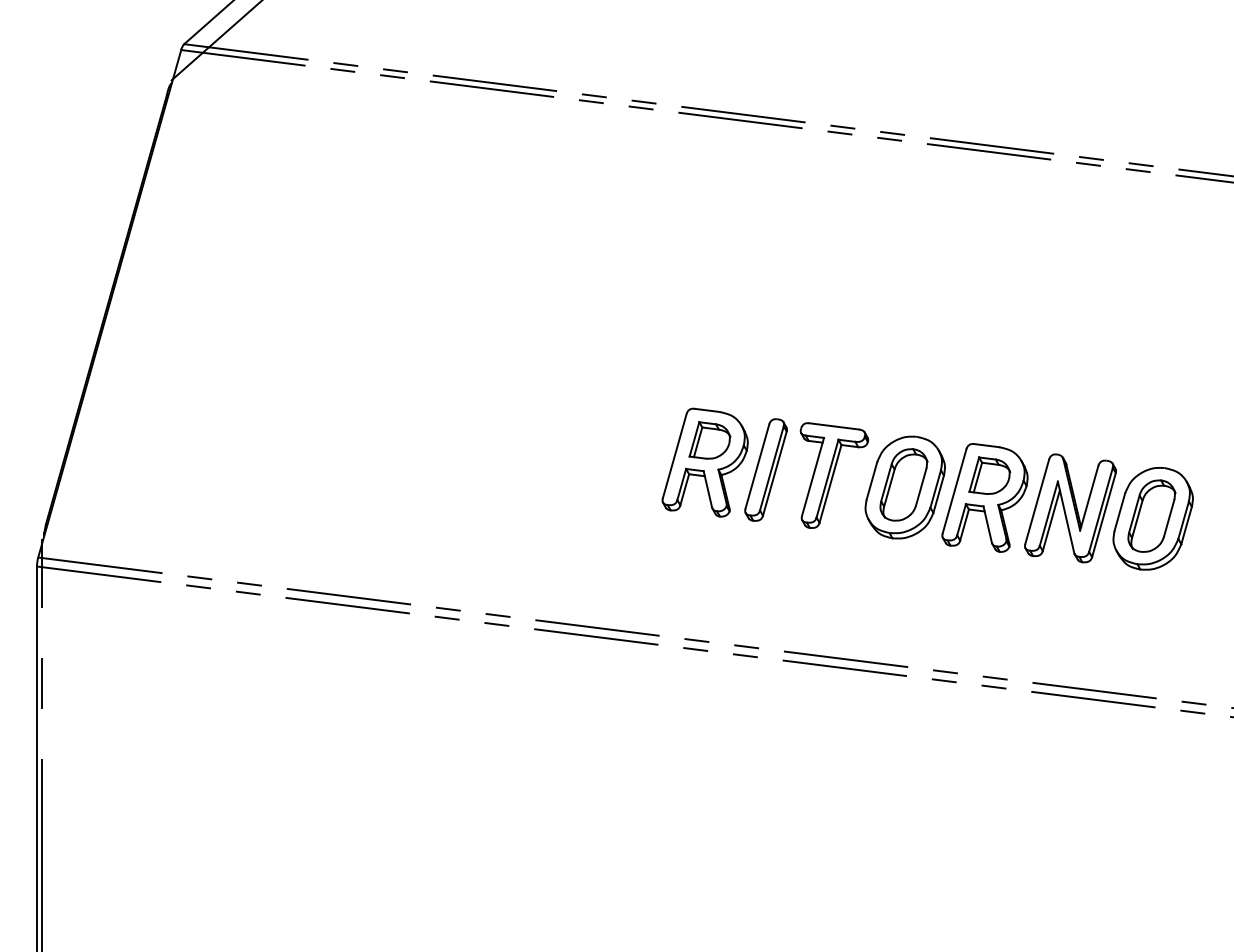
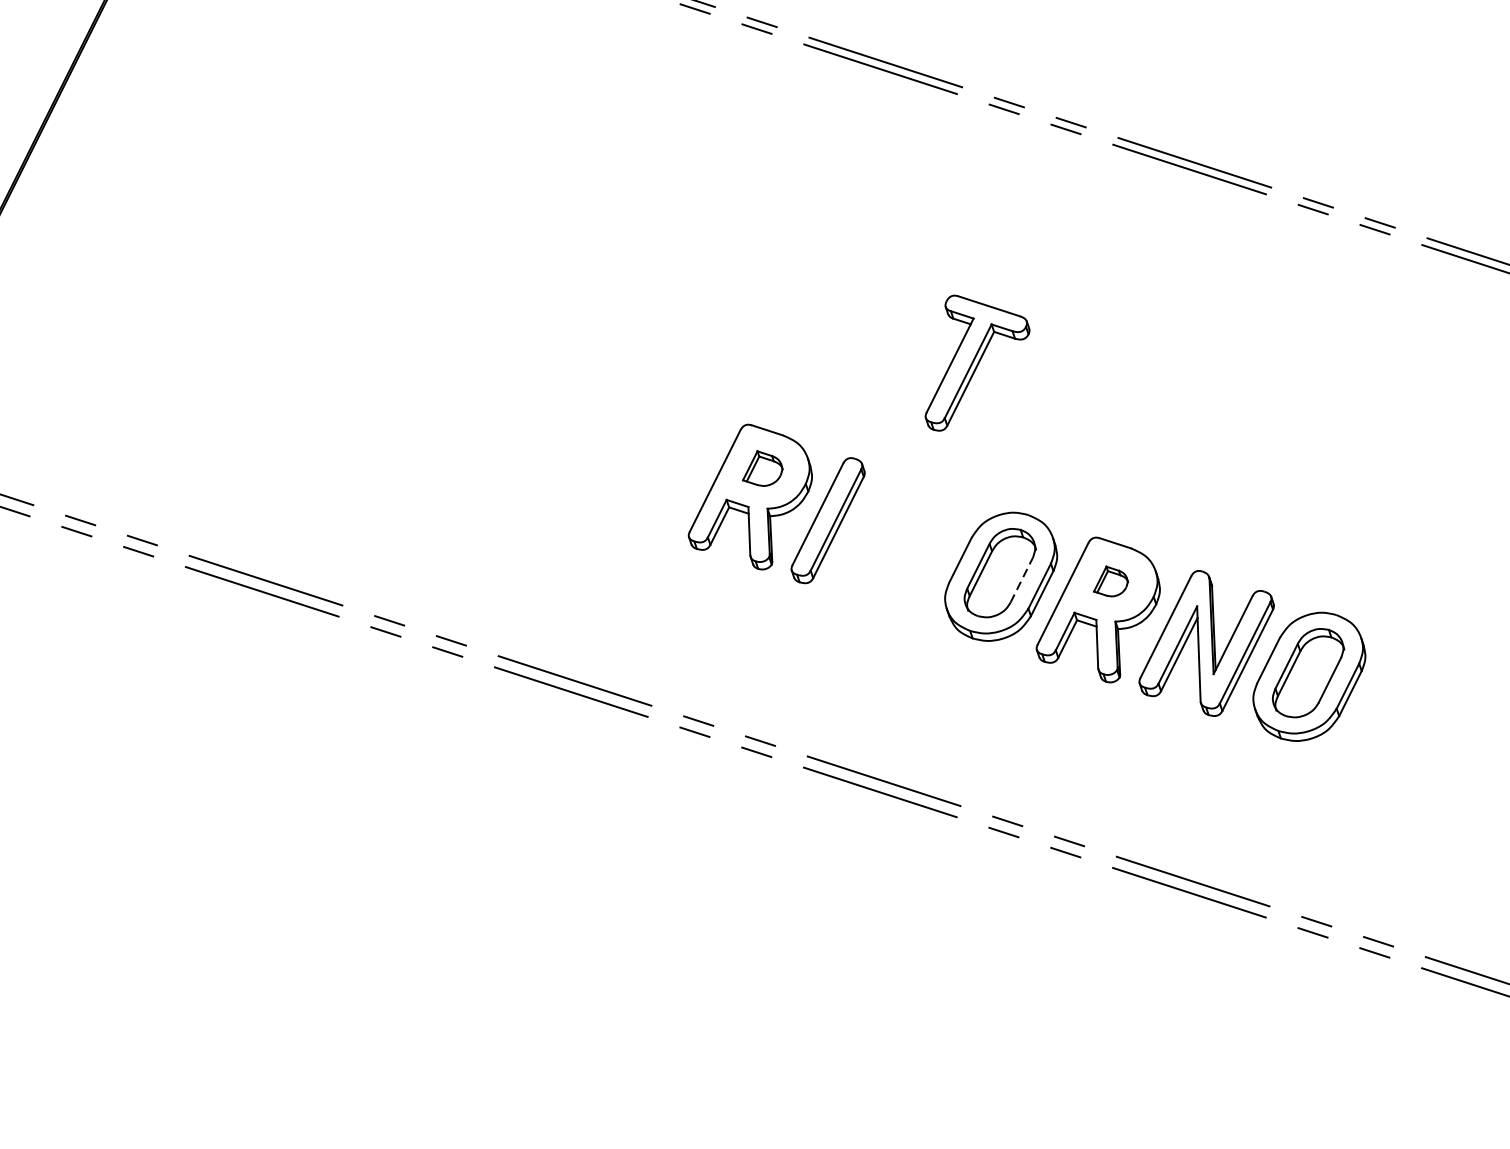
part: (709, 440) -> (763, 469), size x0.7
part: (834, 475) -> (977, 368), moved
part: (989, 475) -> (1111, 581), size x0.6
line: (921, 486) -> (1022, 579), solid -> dashed

